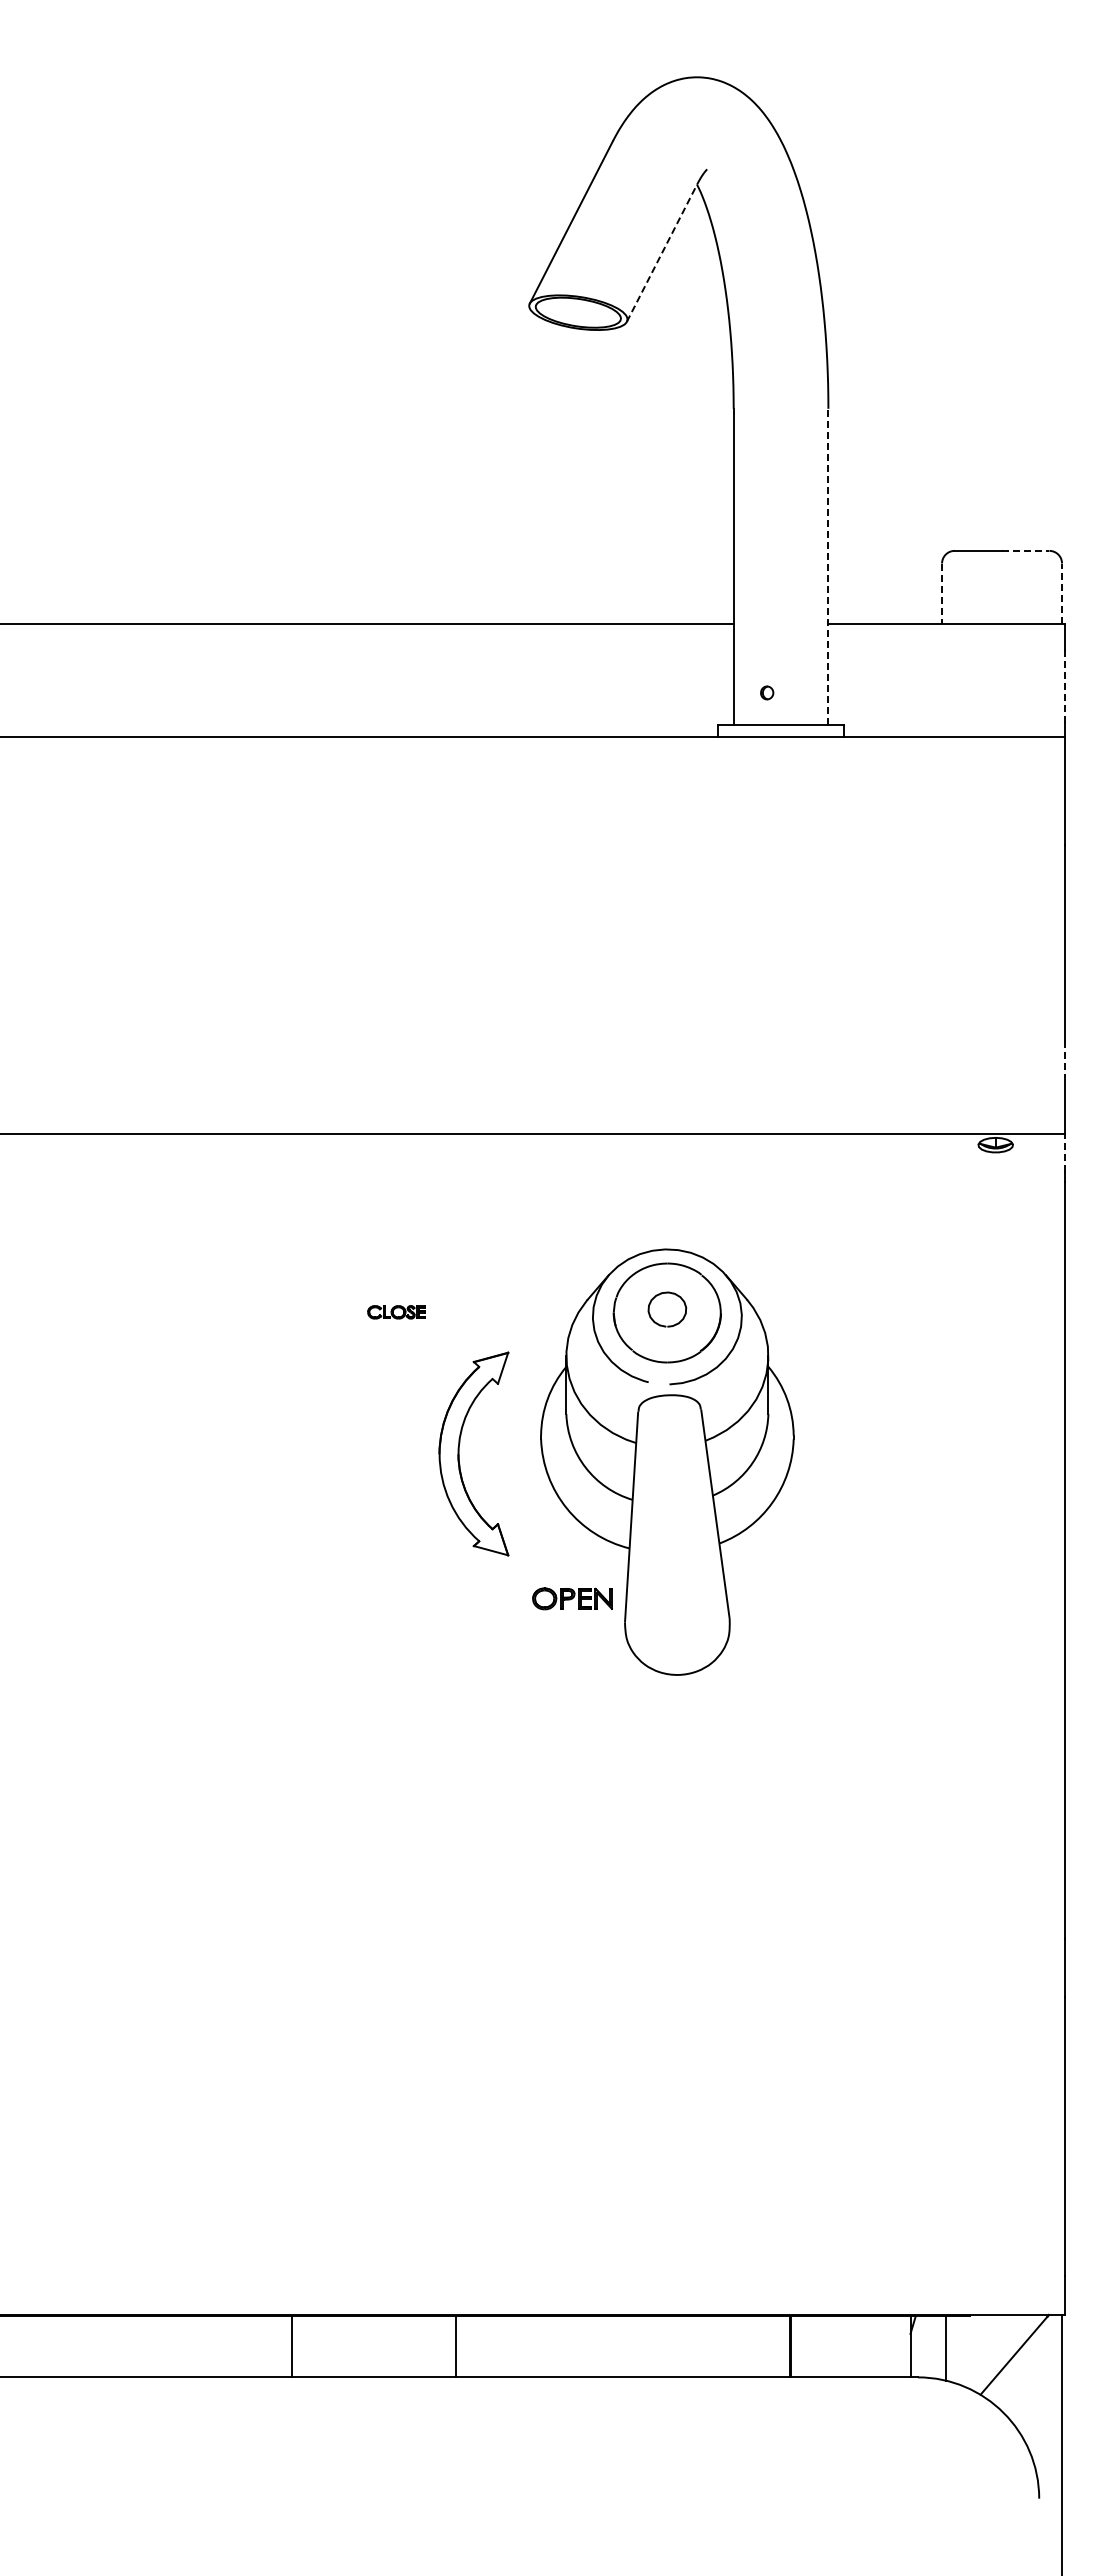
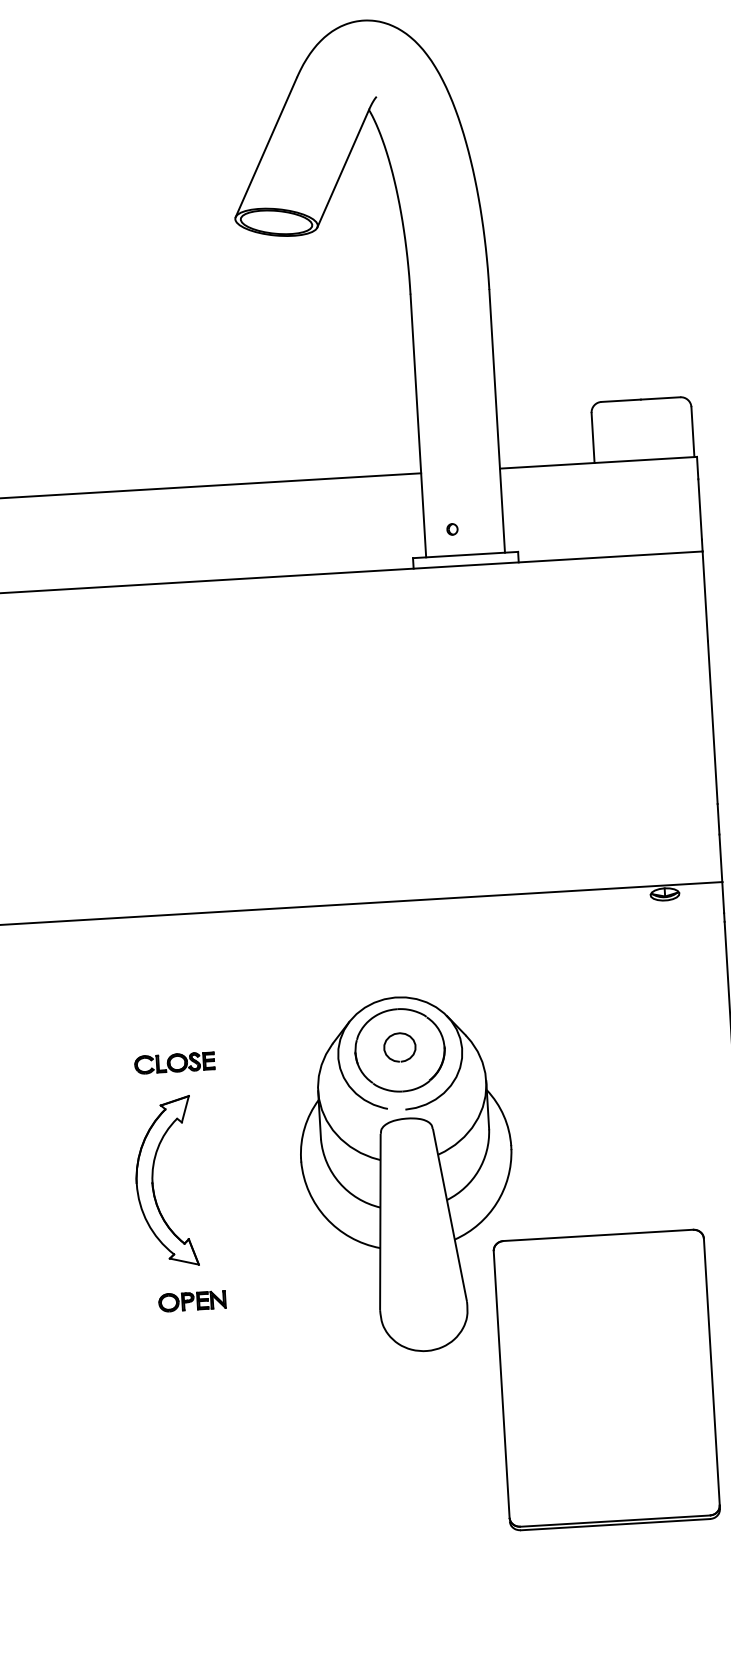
line: (662, 252) -> (343, 168), dashed -> solid
line: (1025, 550) -> (660, 398), dashed -> solid
line: (828, 566) -> (497, 421), dashed -> solid
line: (942, 593) -> (593, 438), dashed -> solid
line: (1062, 593) -> (693, 432), dashed -> solid
line: (1065, 687) -> (700, 510), dashed -> solid
line: (1065, 1059) -> (718, 819), dashed -> solid
line: (1065, 1153) -> (723, 897), dashed -> solid
part: (396, 1312) -> (174, 1063), size x1.67
part: (459, 1453) -> (153, 1182), moved
part: (572, 1598) -> (192, 1301), moved
part: (891, 1722) -> (606, 1380), added

